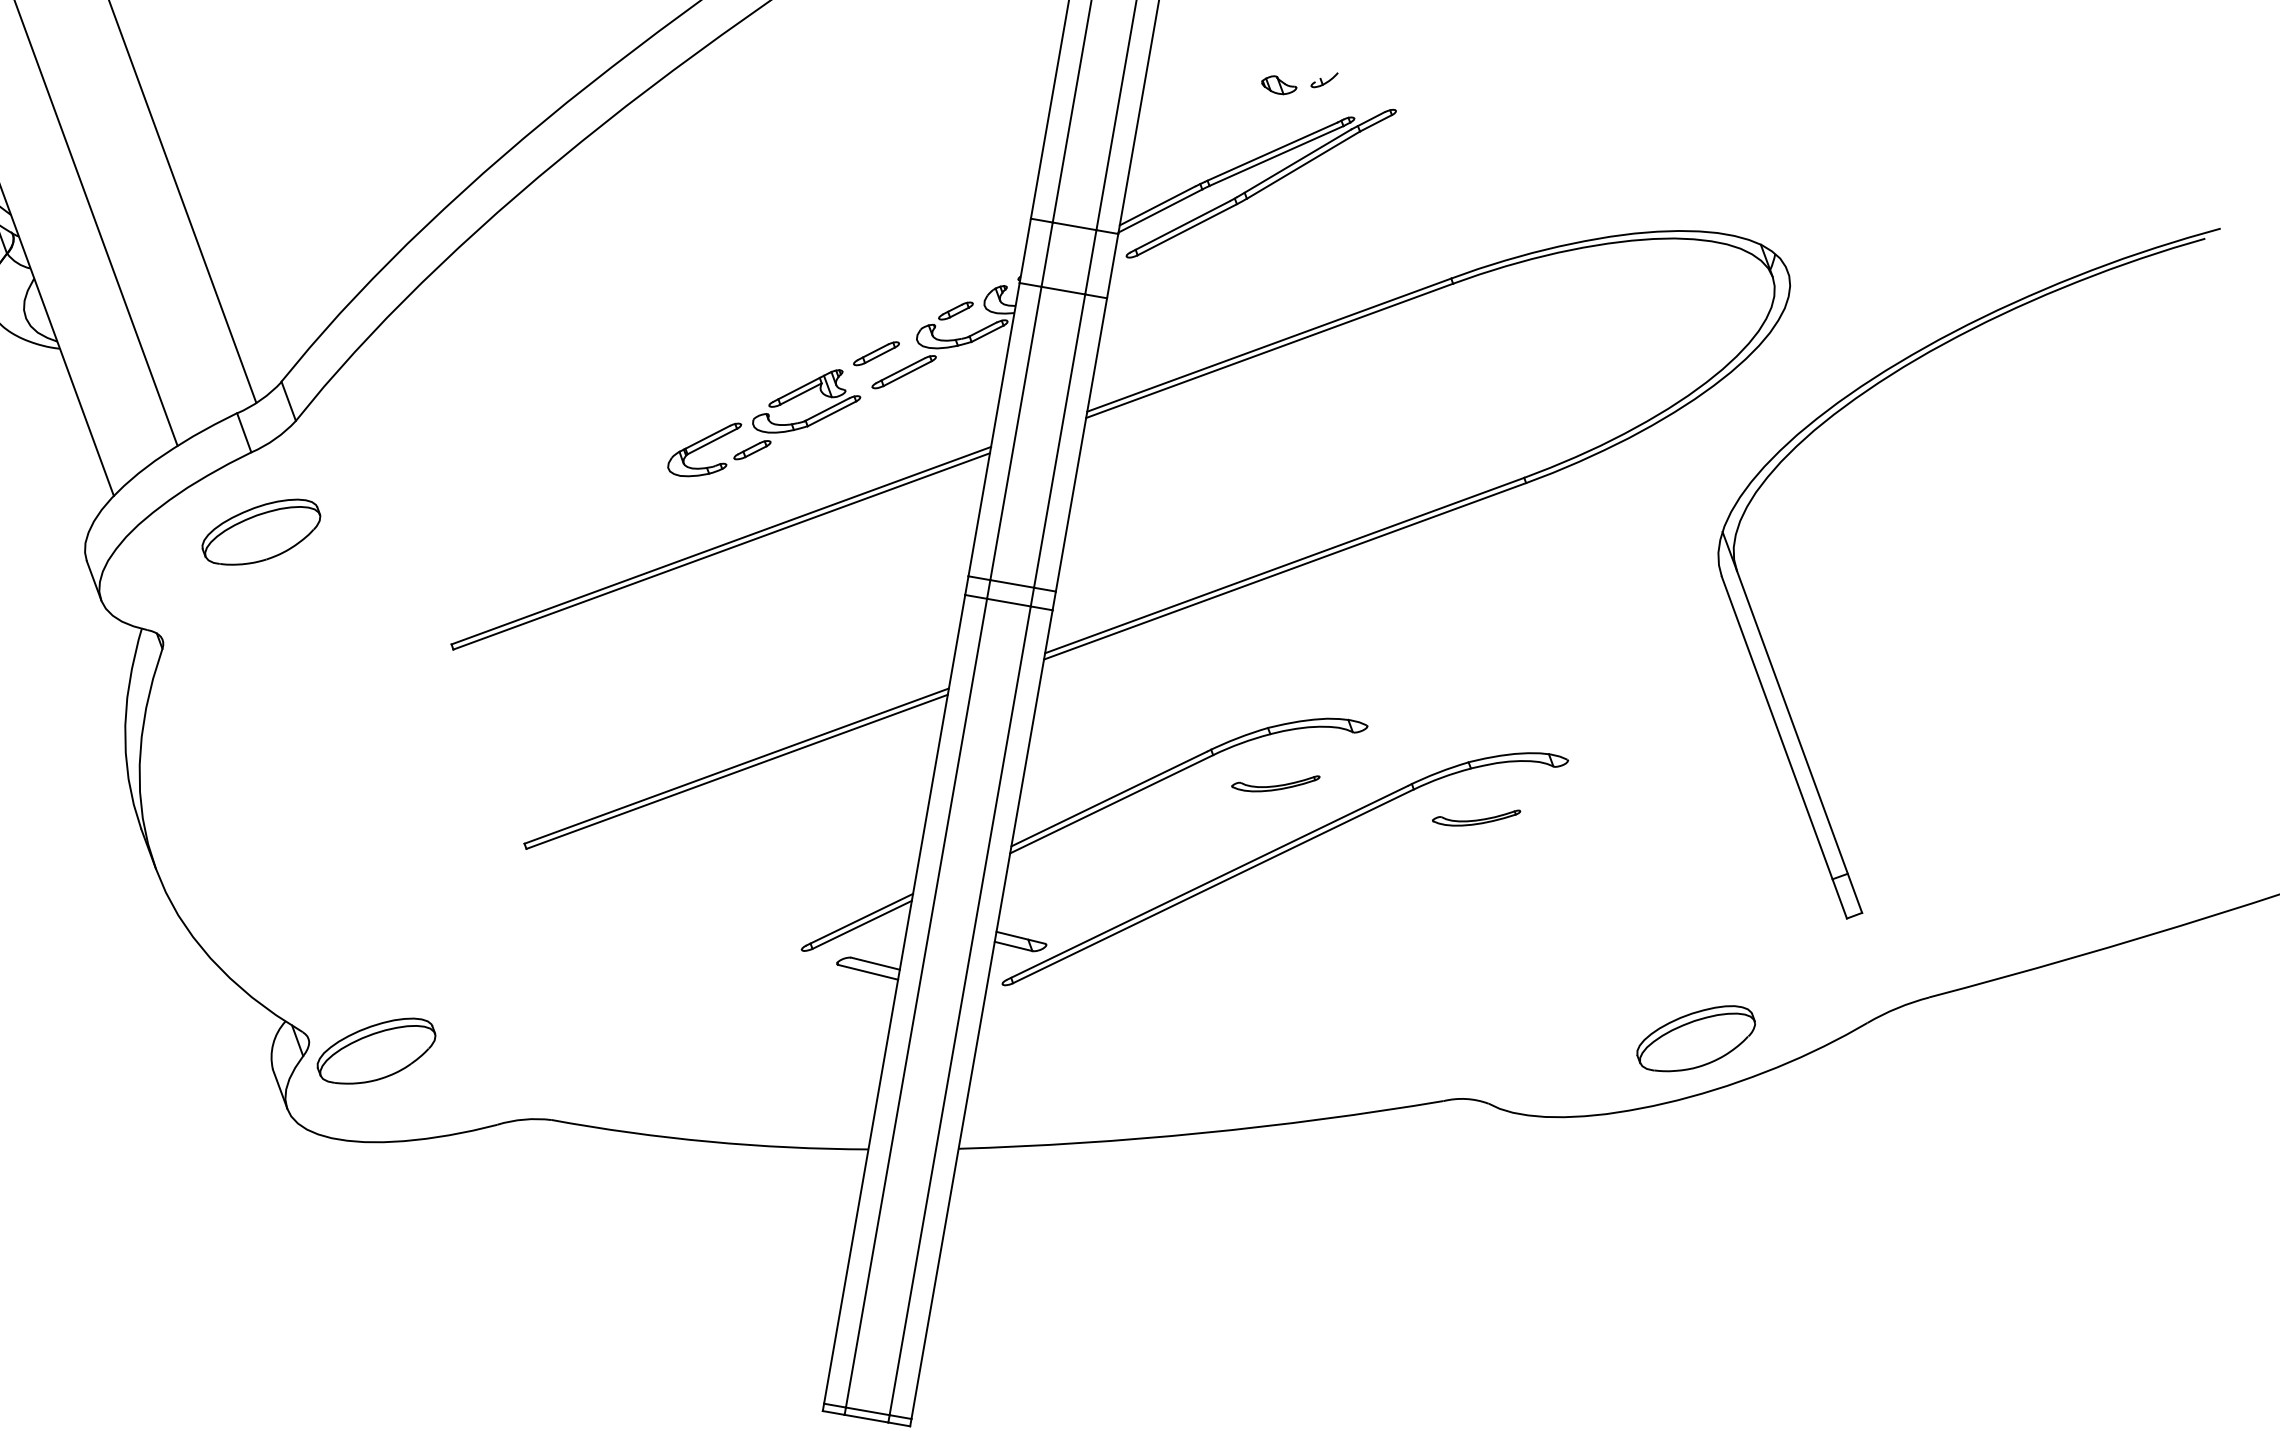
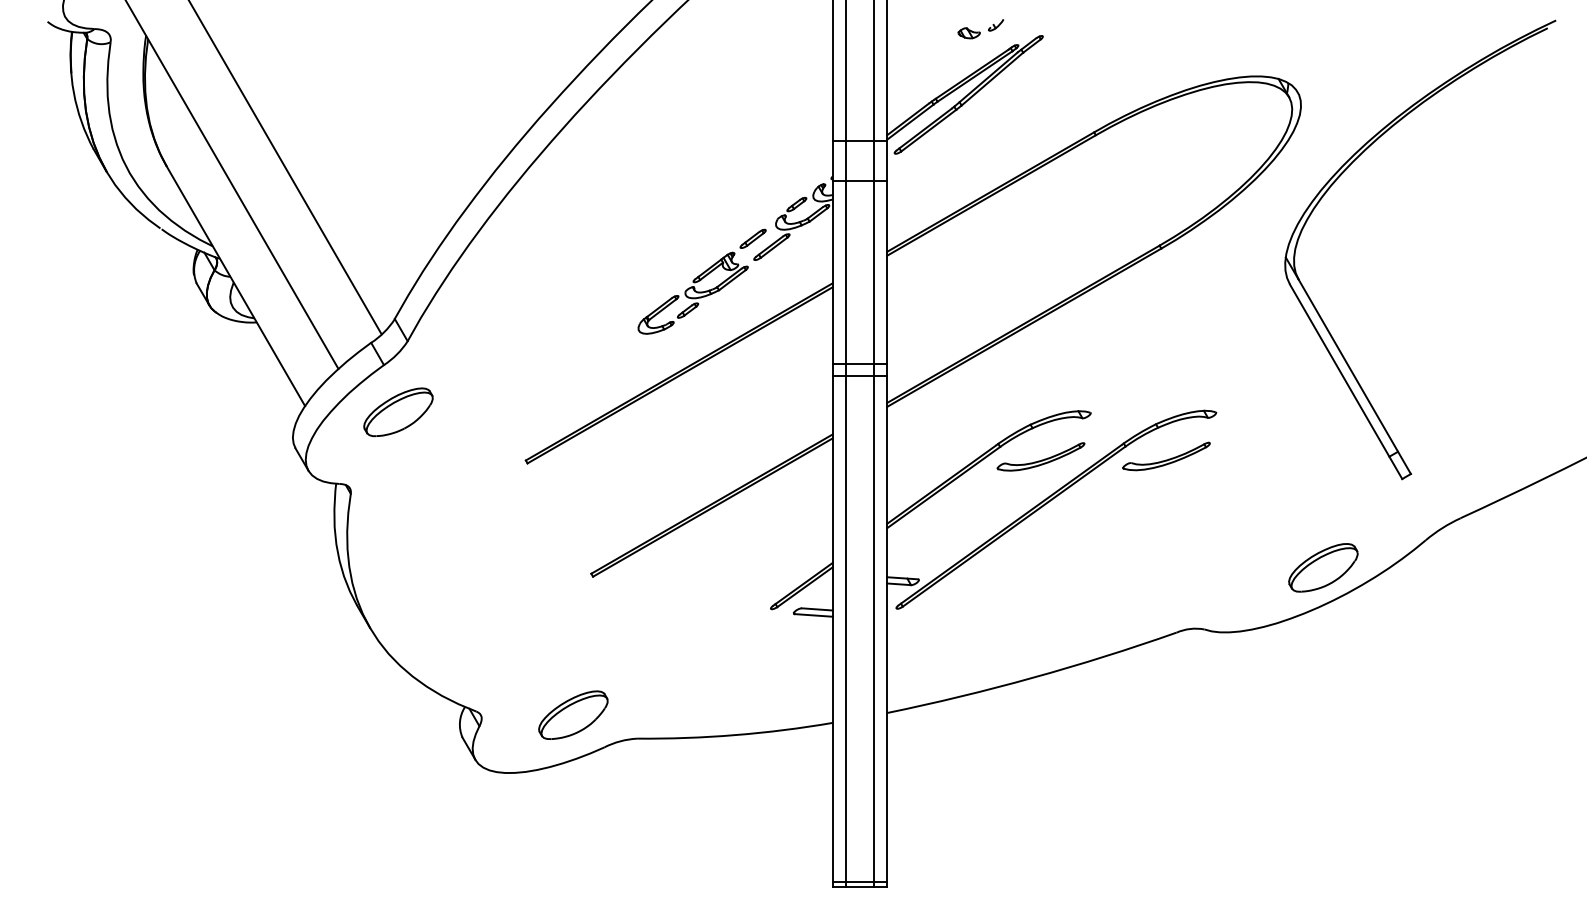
part: (1275, 781) -> (1040, 456), size x1.67
part: (1476, 816) -> (1166, 456), size x1.67
part: (376, 1049) -> (573, 714), moved

